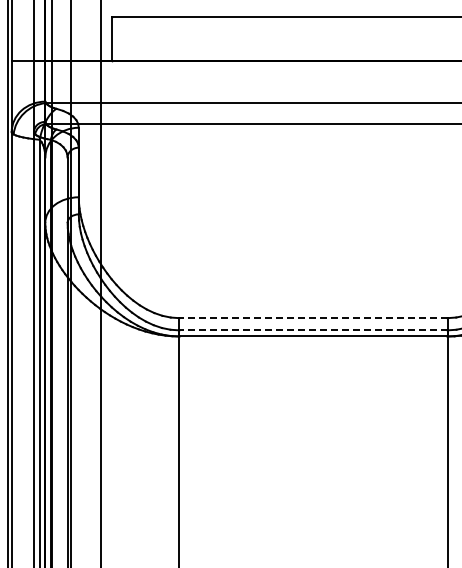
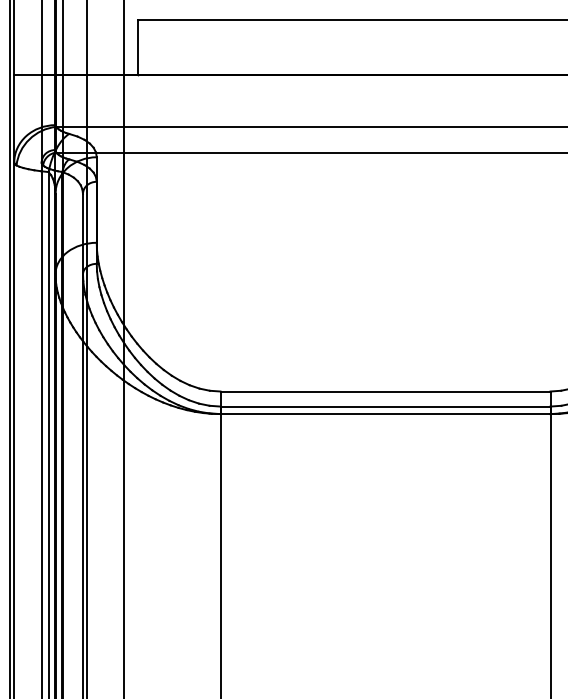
line: (313, 318) -> (385, 391), dashed -> solid
line: (313, 330) -> (385, 406), dashed -> solid

